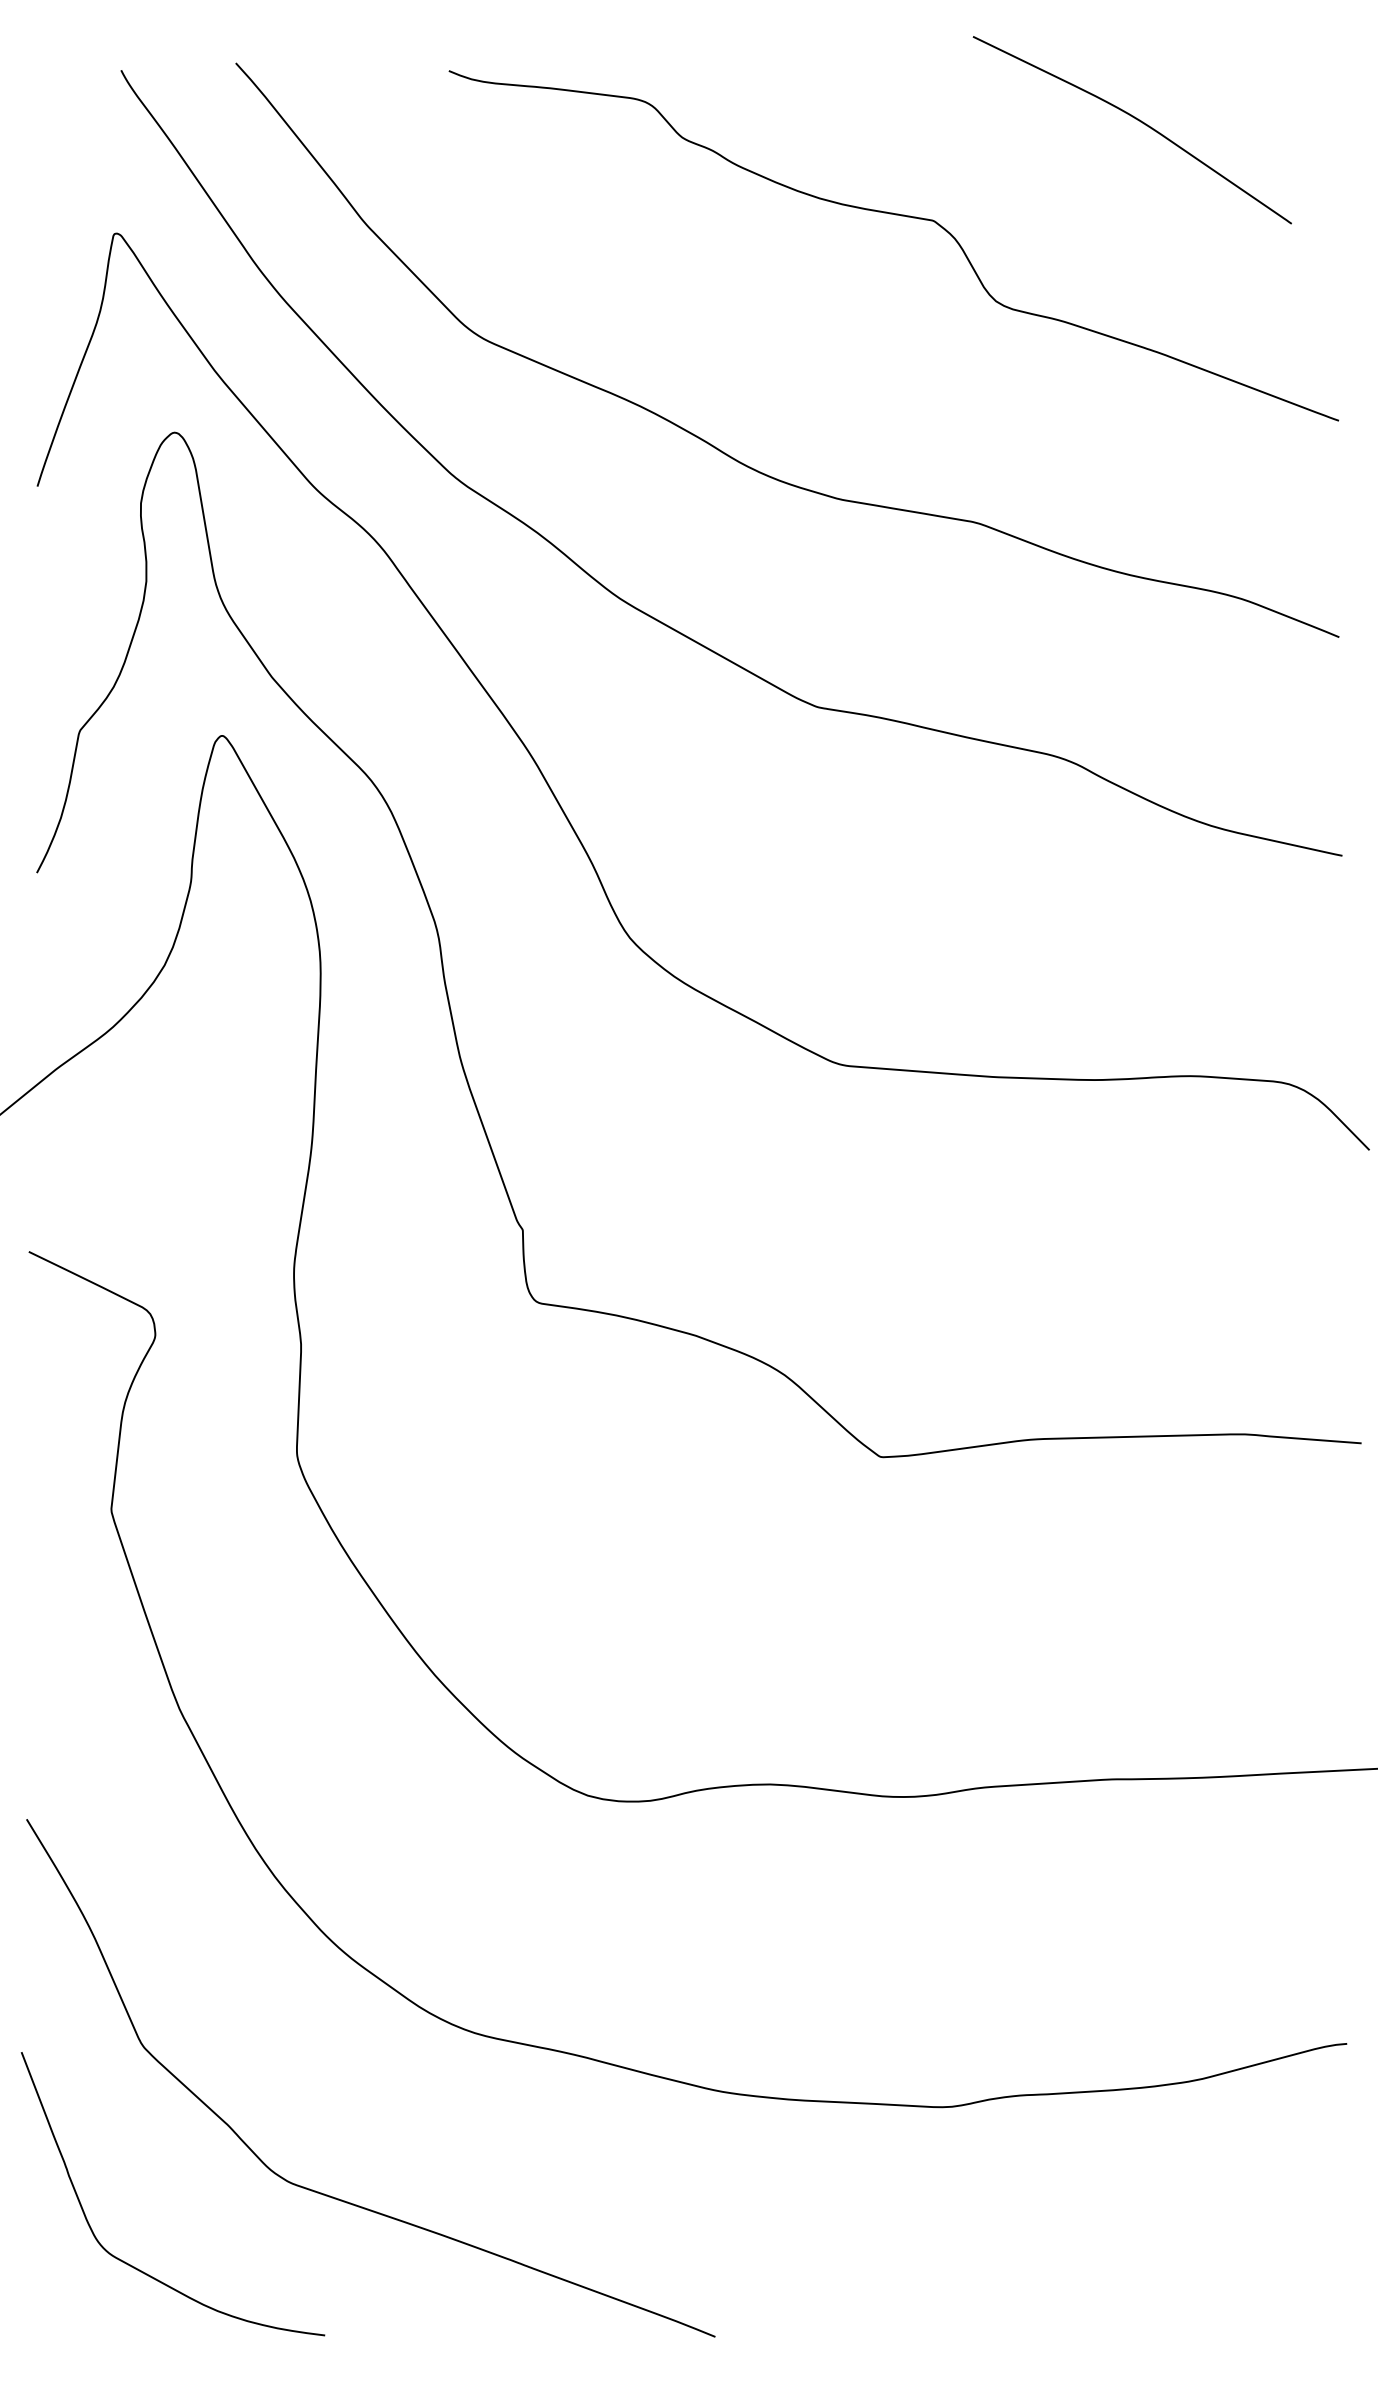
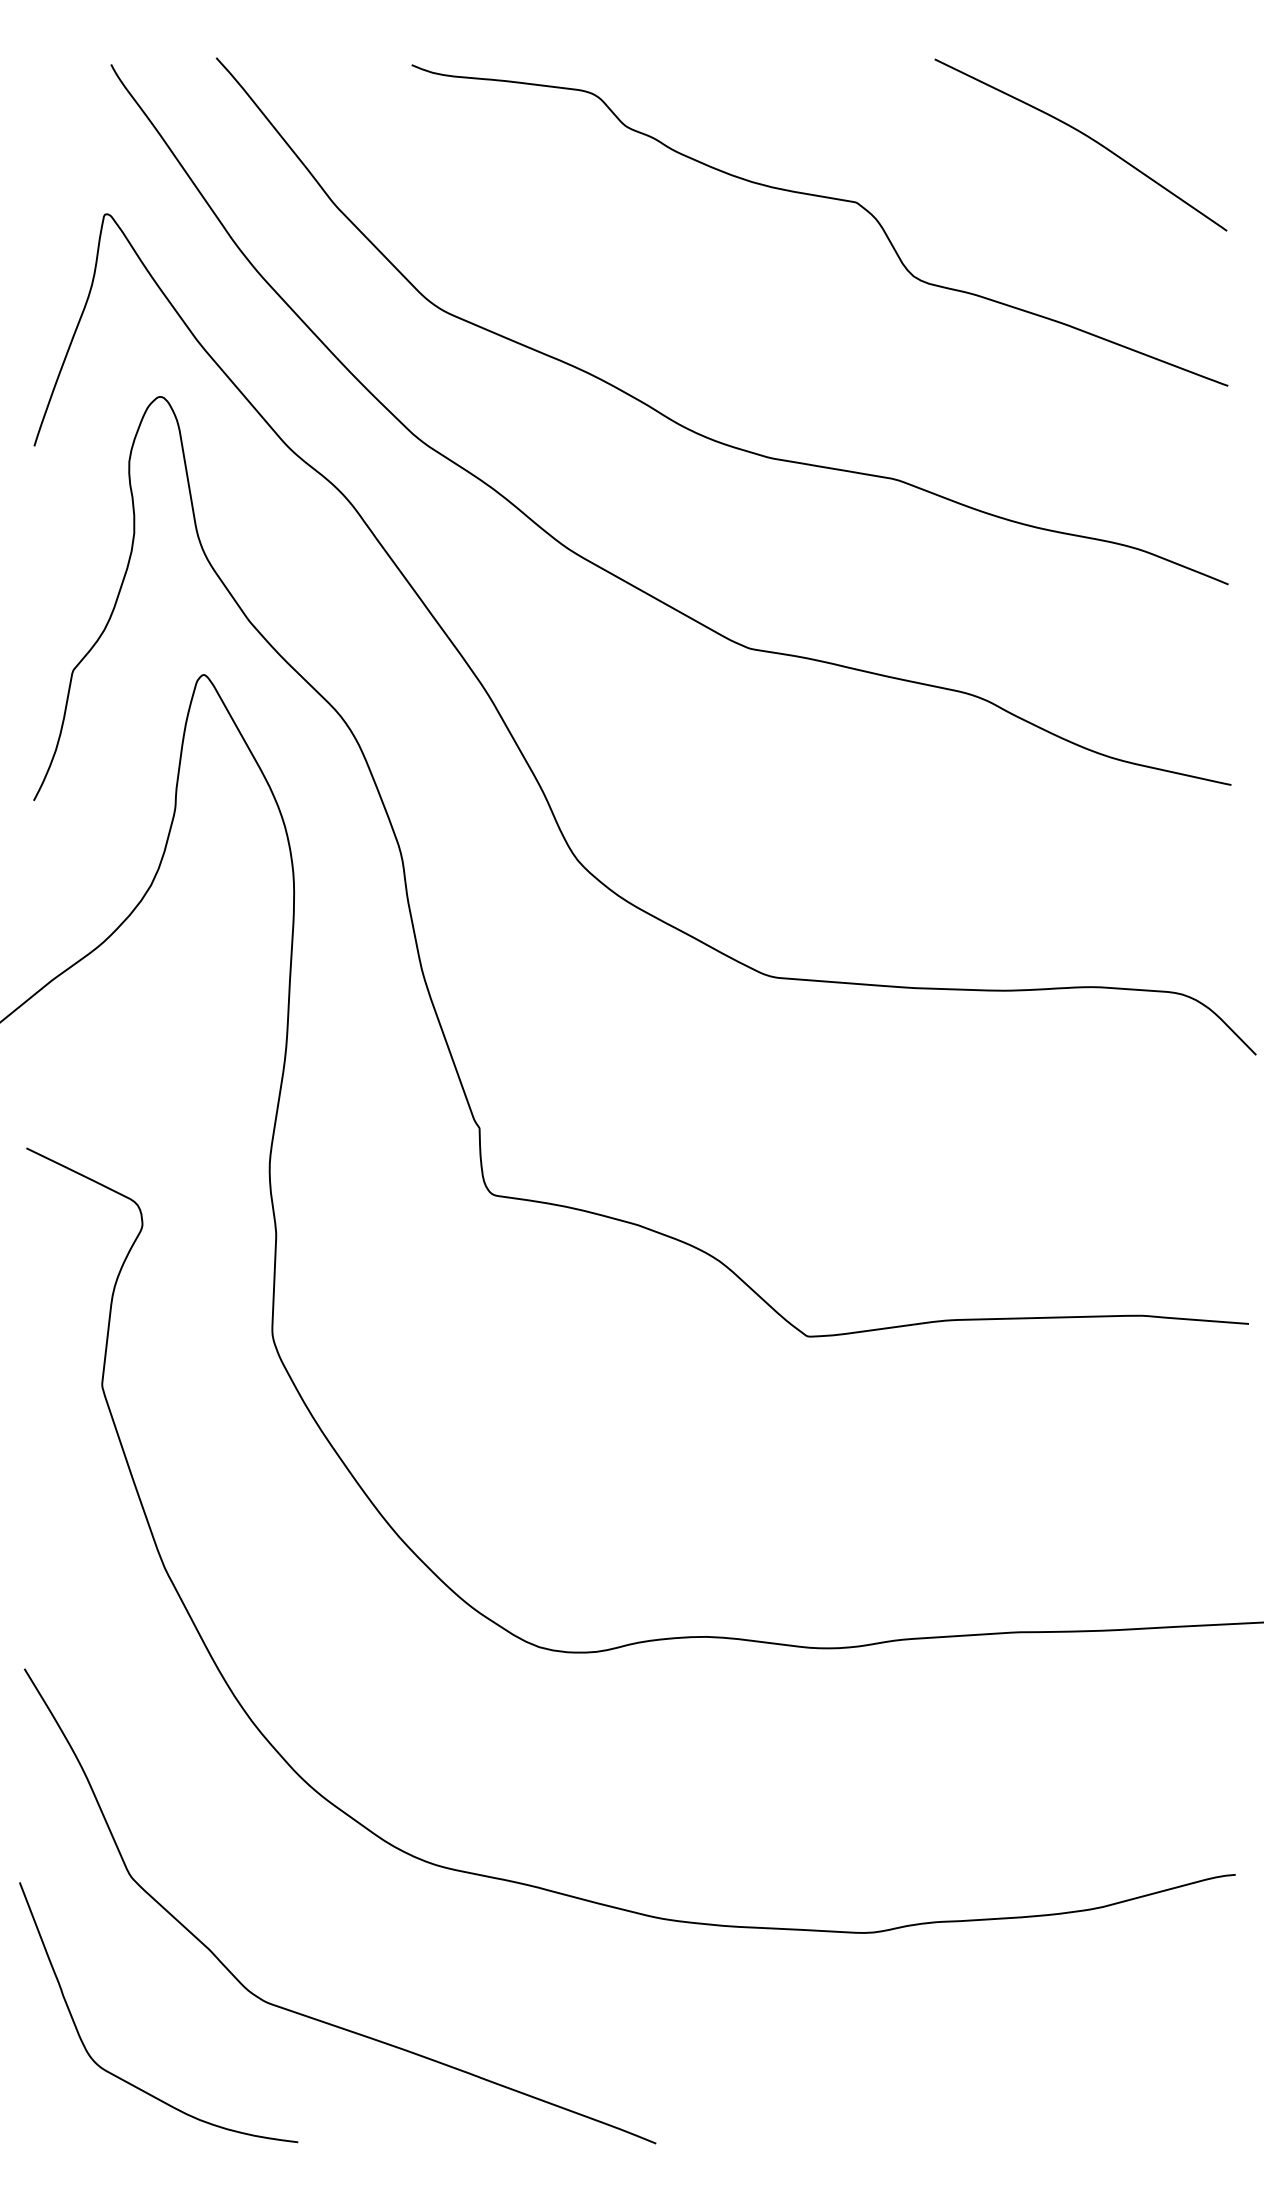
curve: (1137, 120) -> (1085, 136), moved

